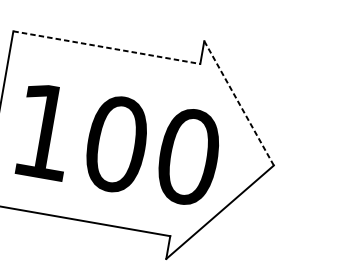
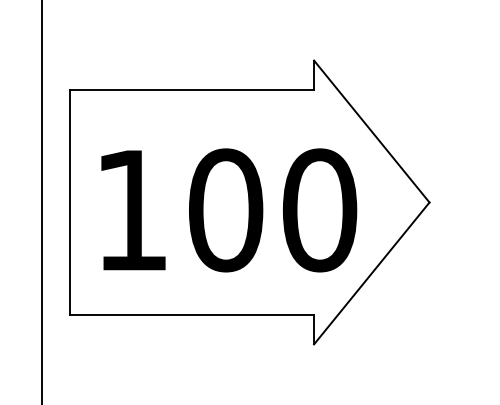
line: (106, 47) -> (192, 90), dashed -> solid
line: (239, 103) -> (372, 131), dashed -> solid

